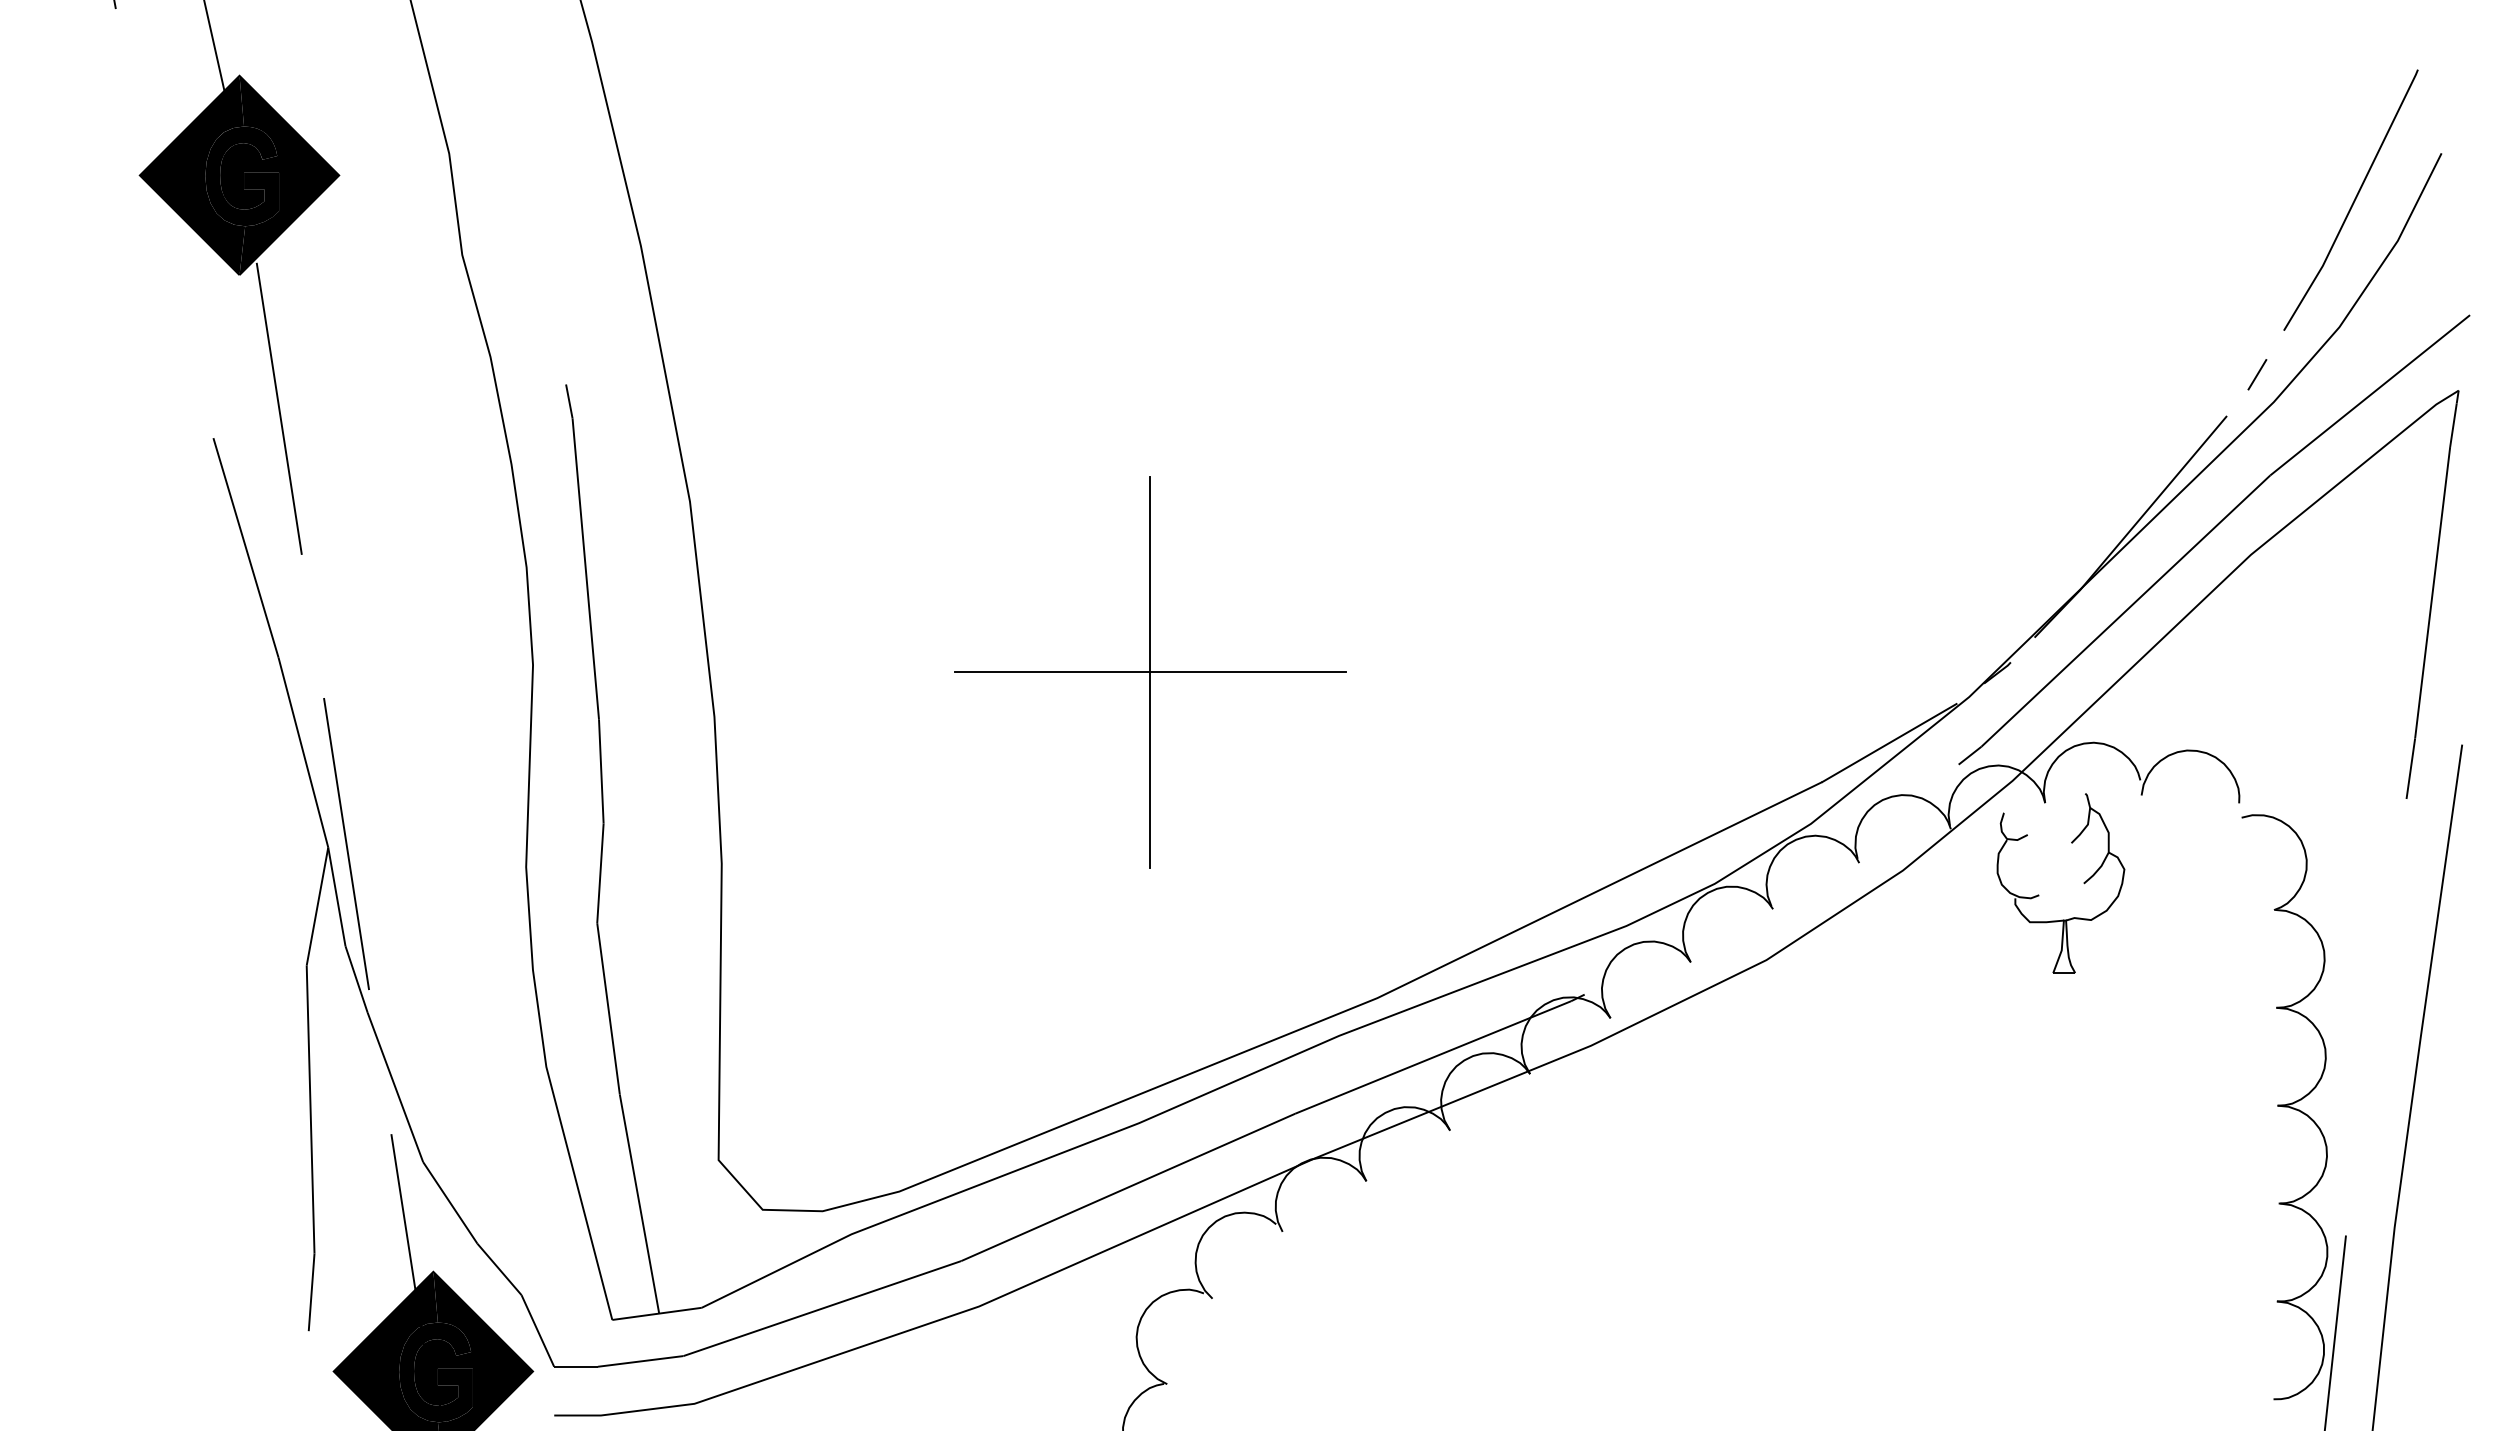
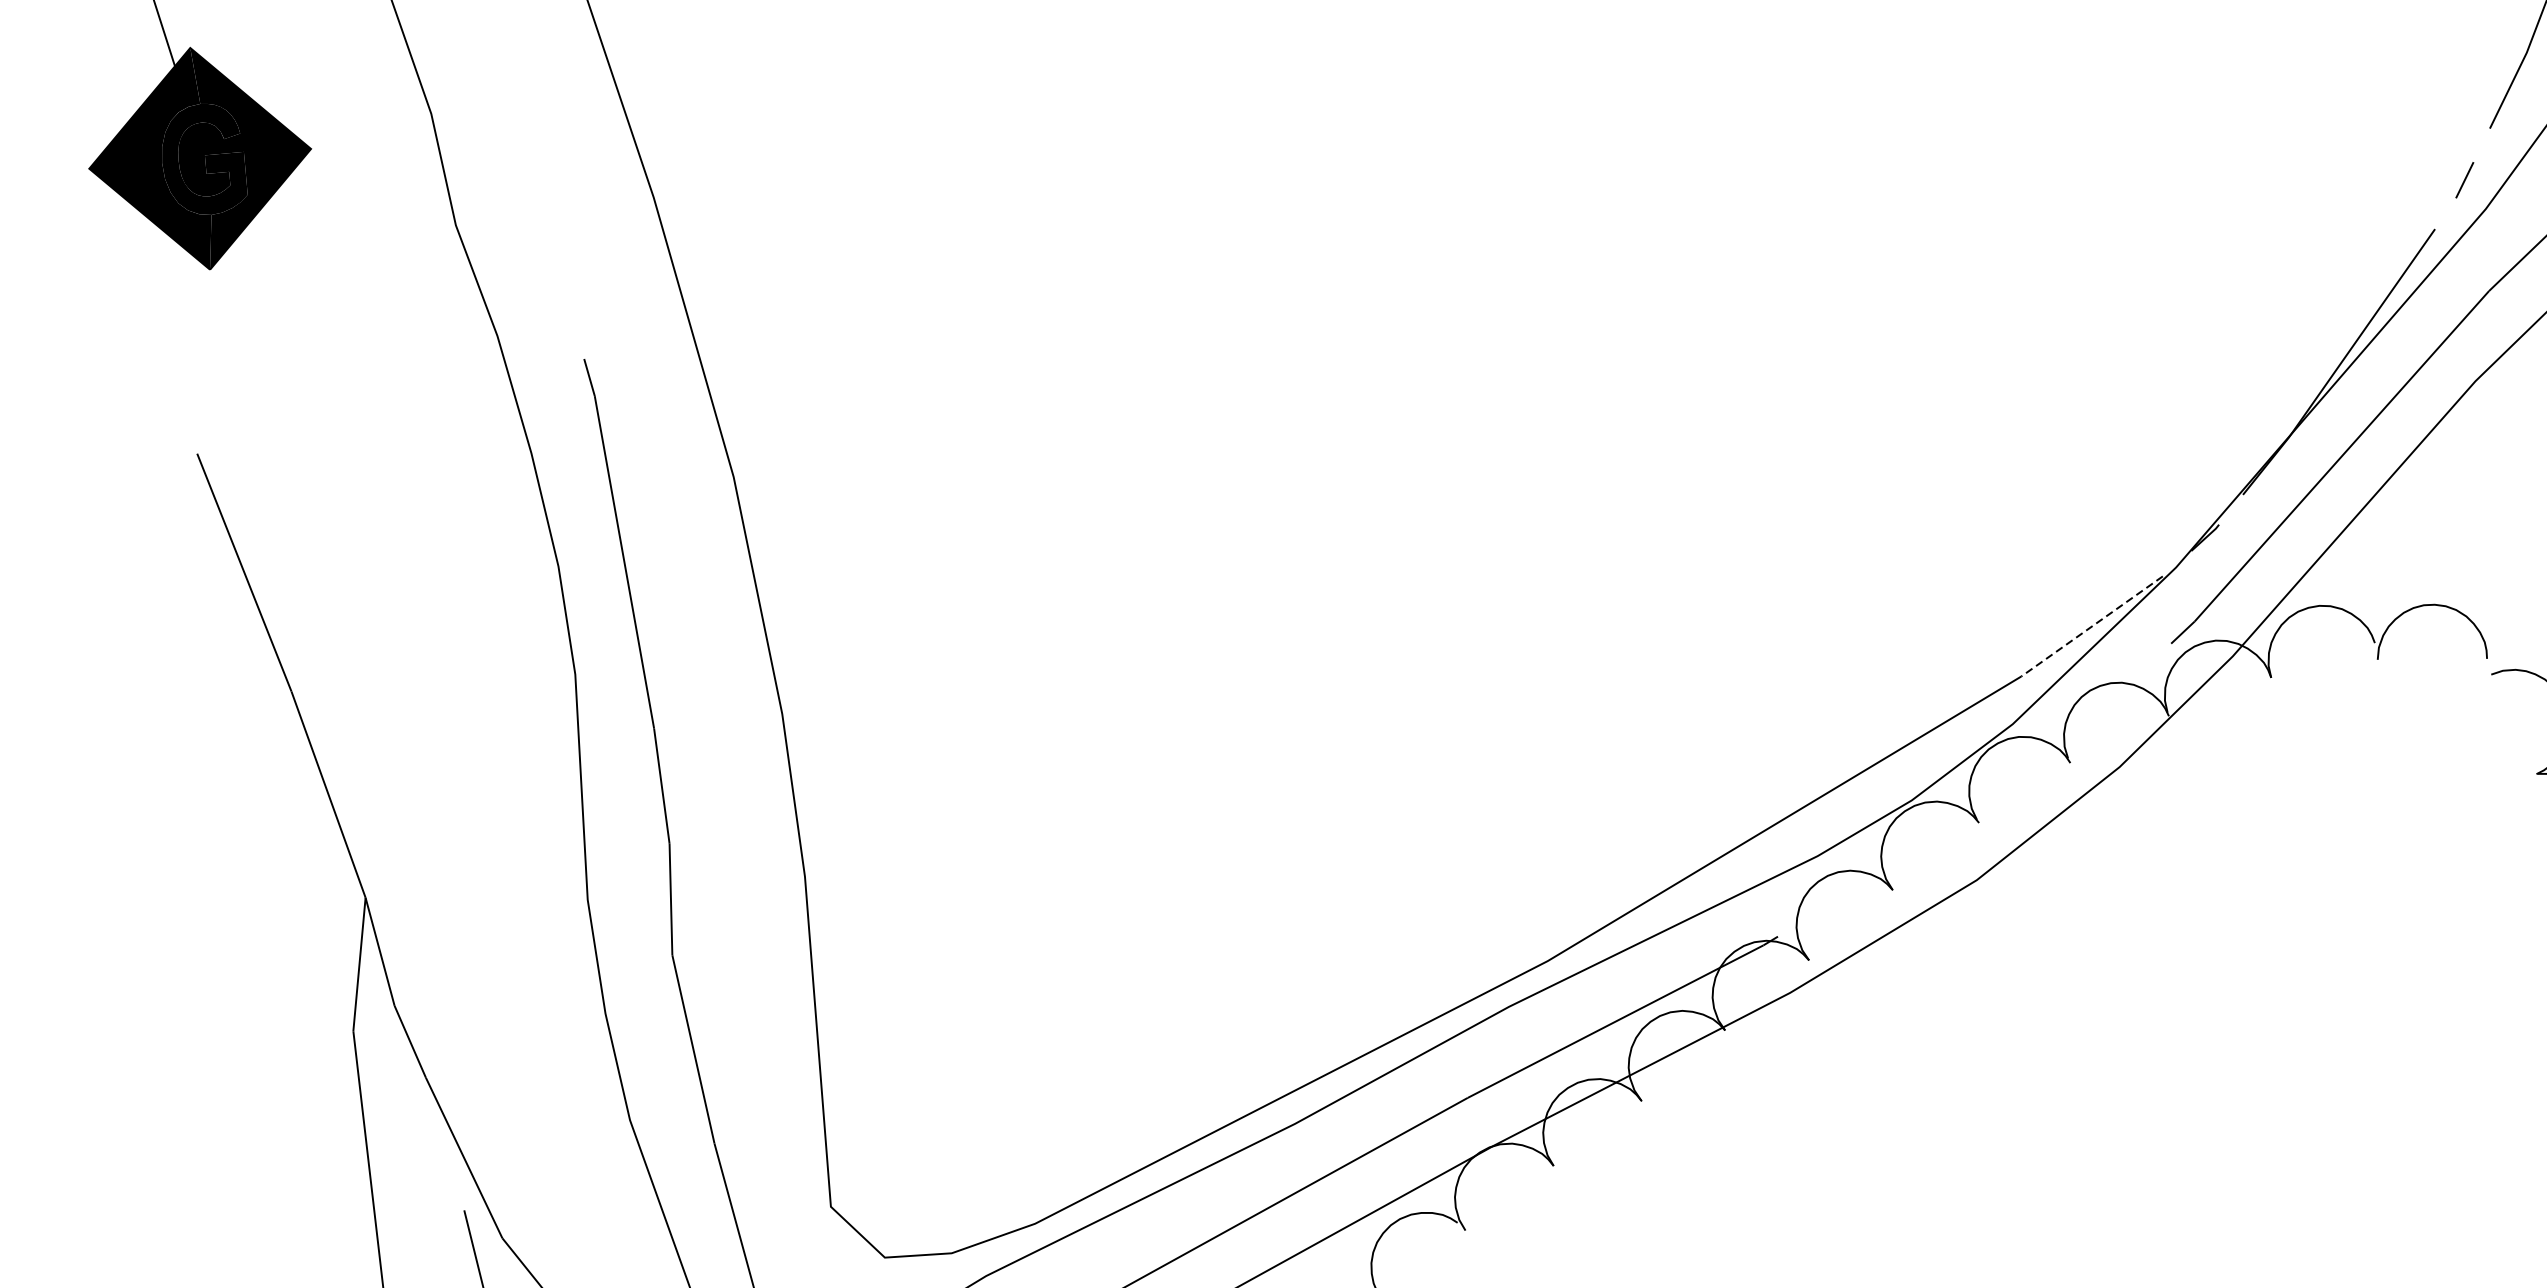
line: (278, 408) -> (266, 414), removed
part: (1150, 672) -> (1262, 621), removed
line: (1889, 743) -> (2092, 627), solid -> dashed
line: (346, 843) -> (385, 891), removed
part: (2083, 883) -> (2321, 763), removed

